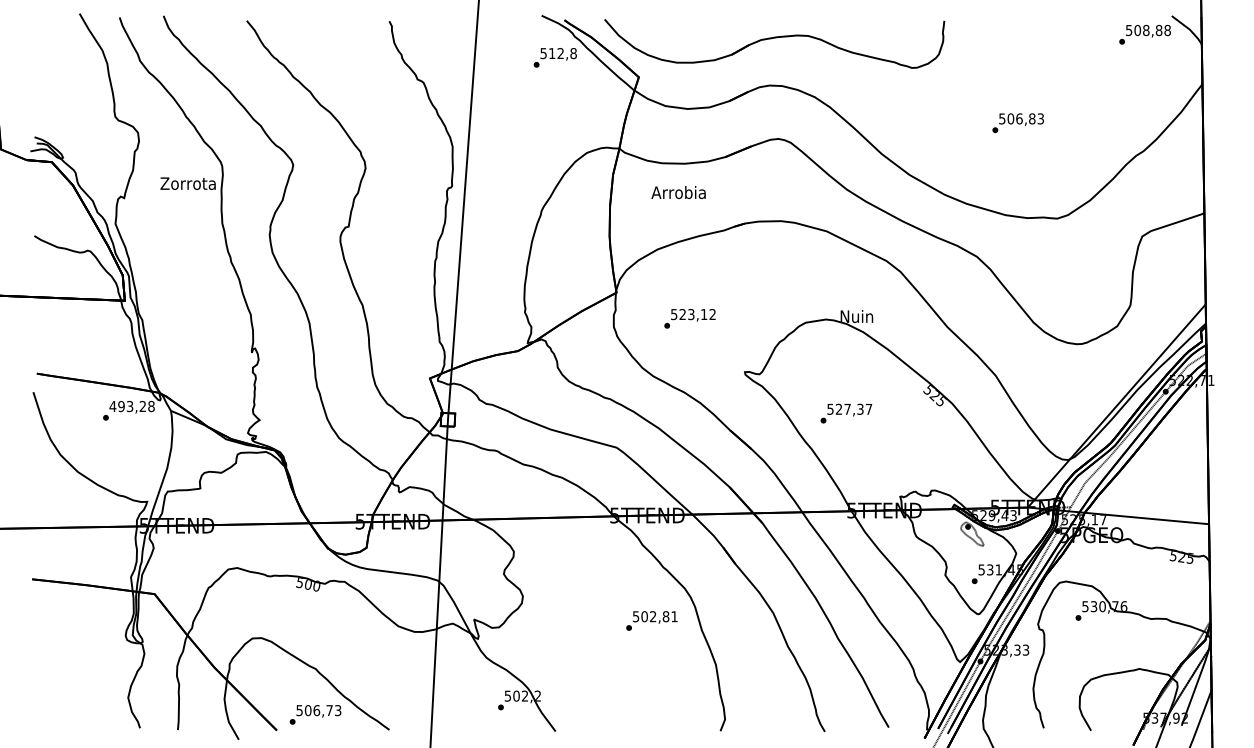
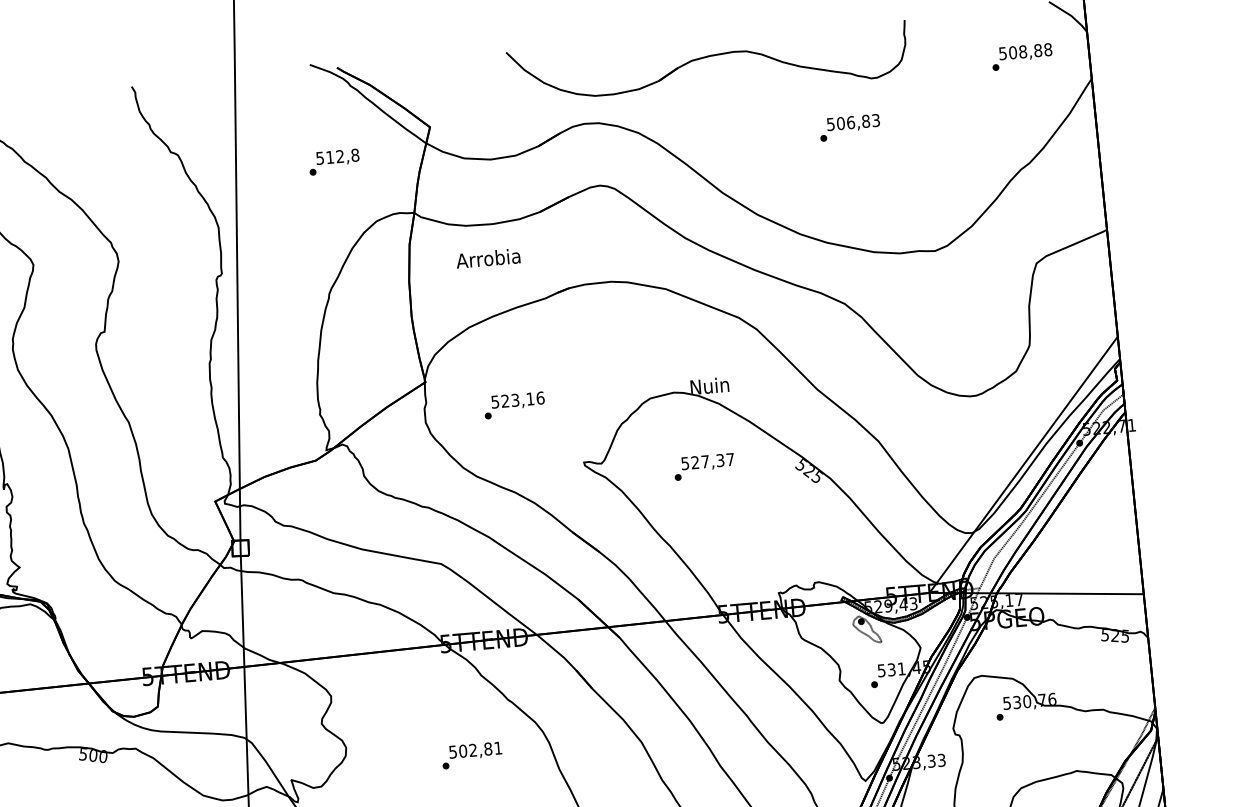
text: (1144, 34) -> (1021, 56), moved
part: (774, 43) -> (707, 63), moved
text: (554, 57) -> (333, 161), moved
text: (1017, 122) -> (849, 127), moved
text: (712, 314) -> (540, 398), 523,12 -> 523,16
text: (846, 413) -> (704, 466), moved
text: (651, 620) -> (471, 754), moved

